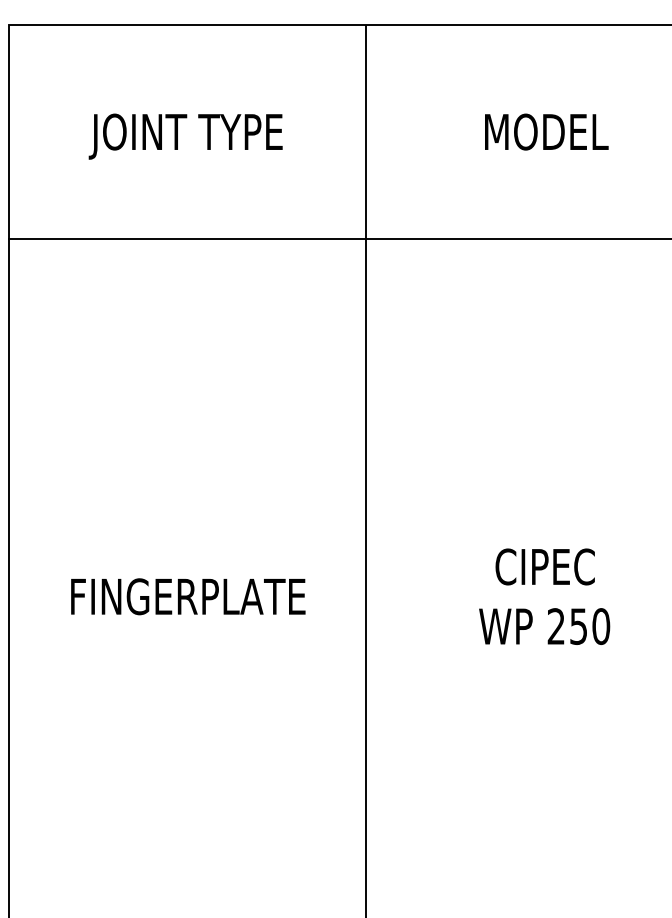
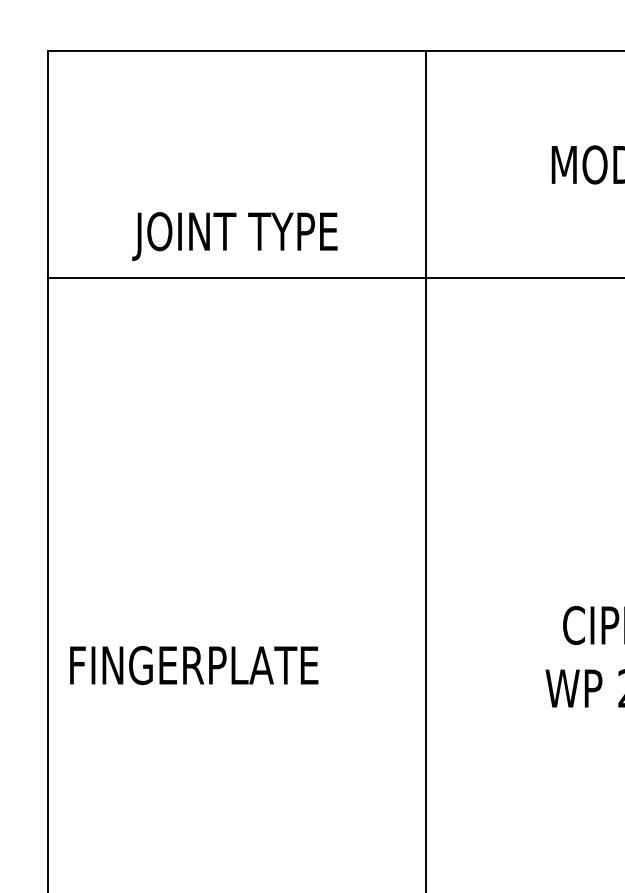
text: (185, 136) -> (234, 236), moved
text: (188, 596) -> (194, 665), moved

